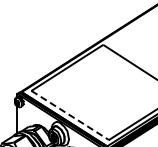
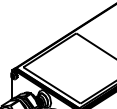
line: (70, 115) -> (52, 85), dashed -> solid

